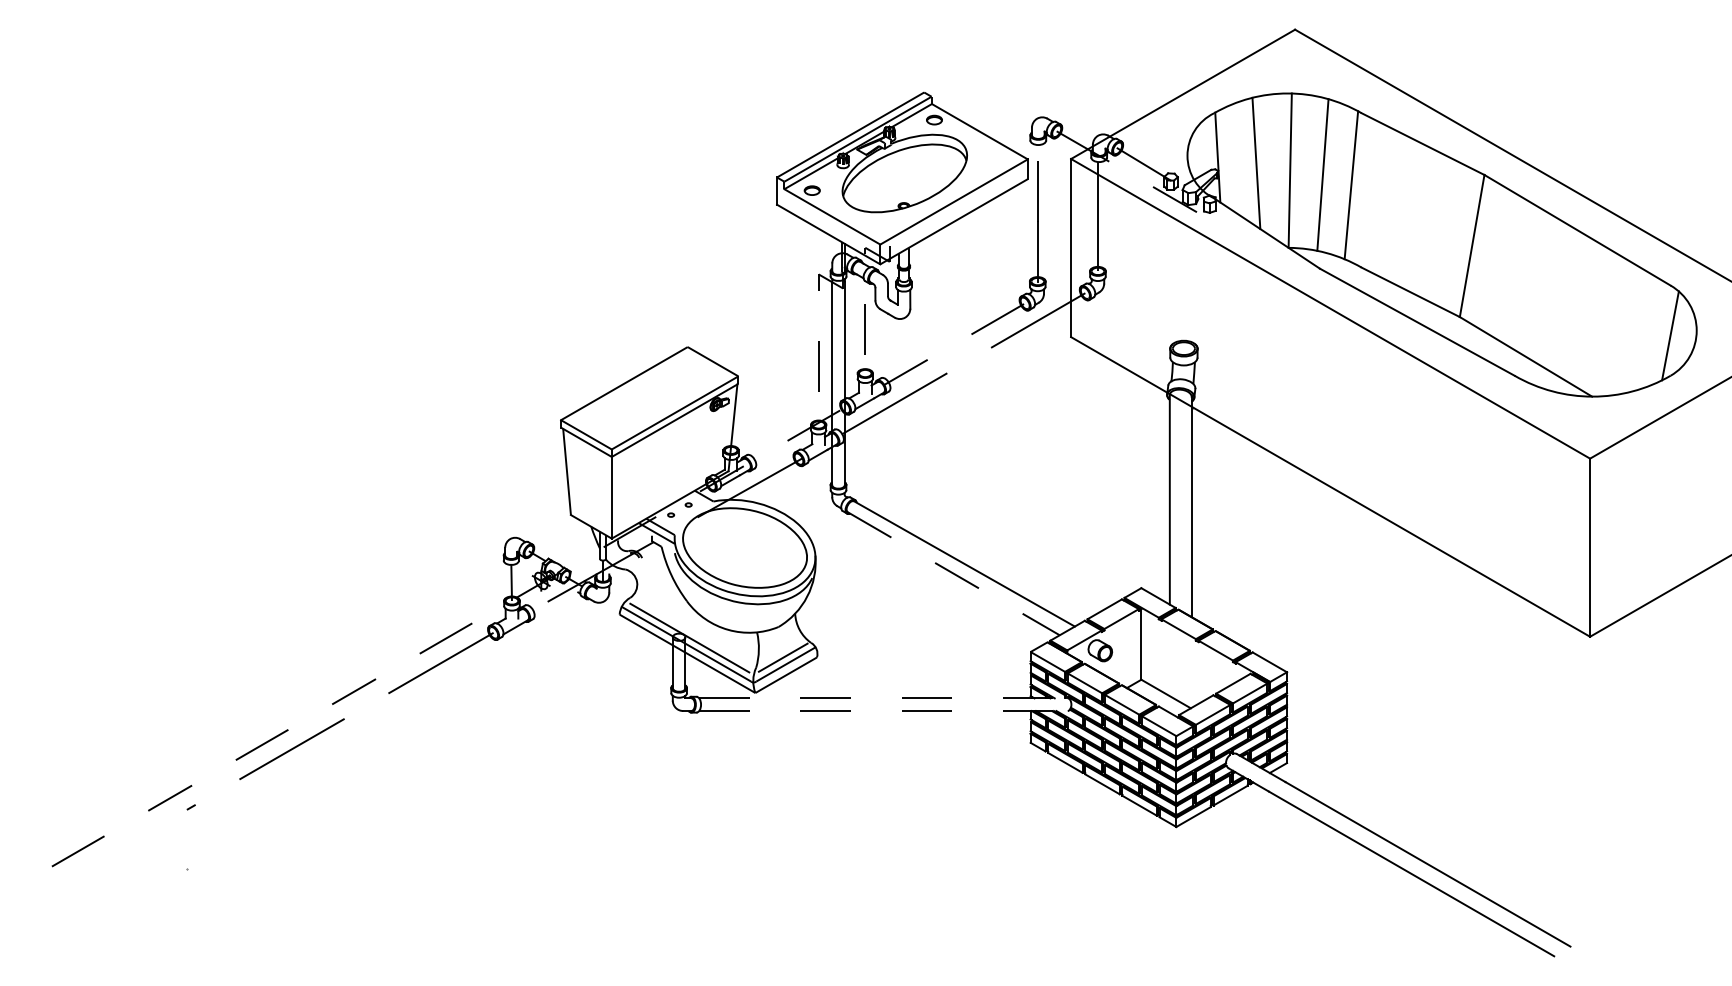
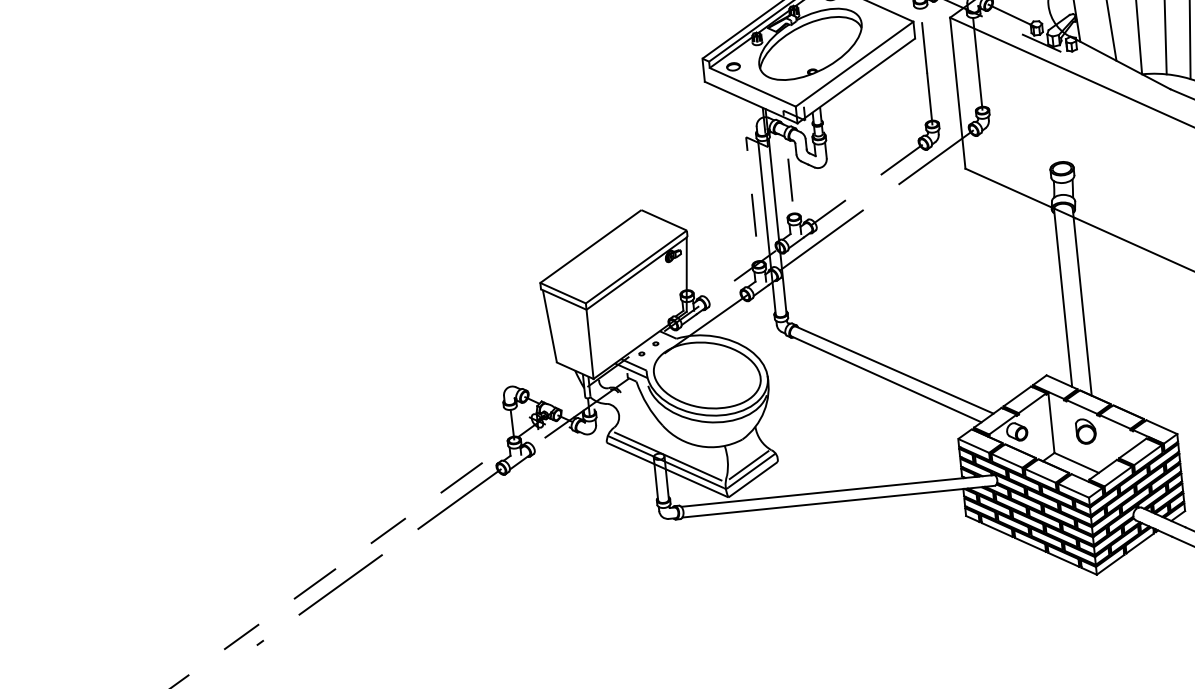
line: (953, 573) -> (886, 379), dashed -> solid
part: (1180, 657) -> (1085, 430), added
line: (884, 698) -> (838, 490), dashed -> solid
line: (884, 711) -> (839, 501), dashed -> solid

